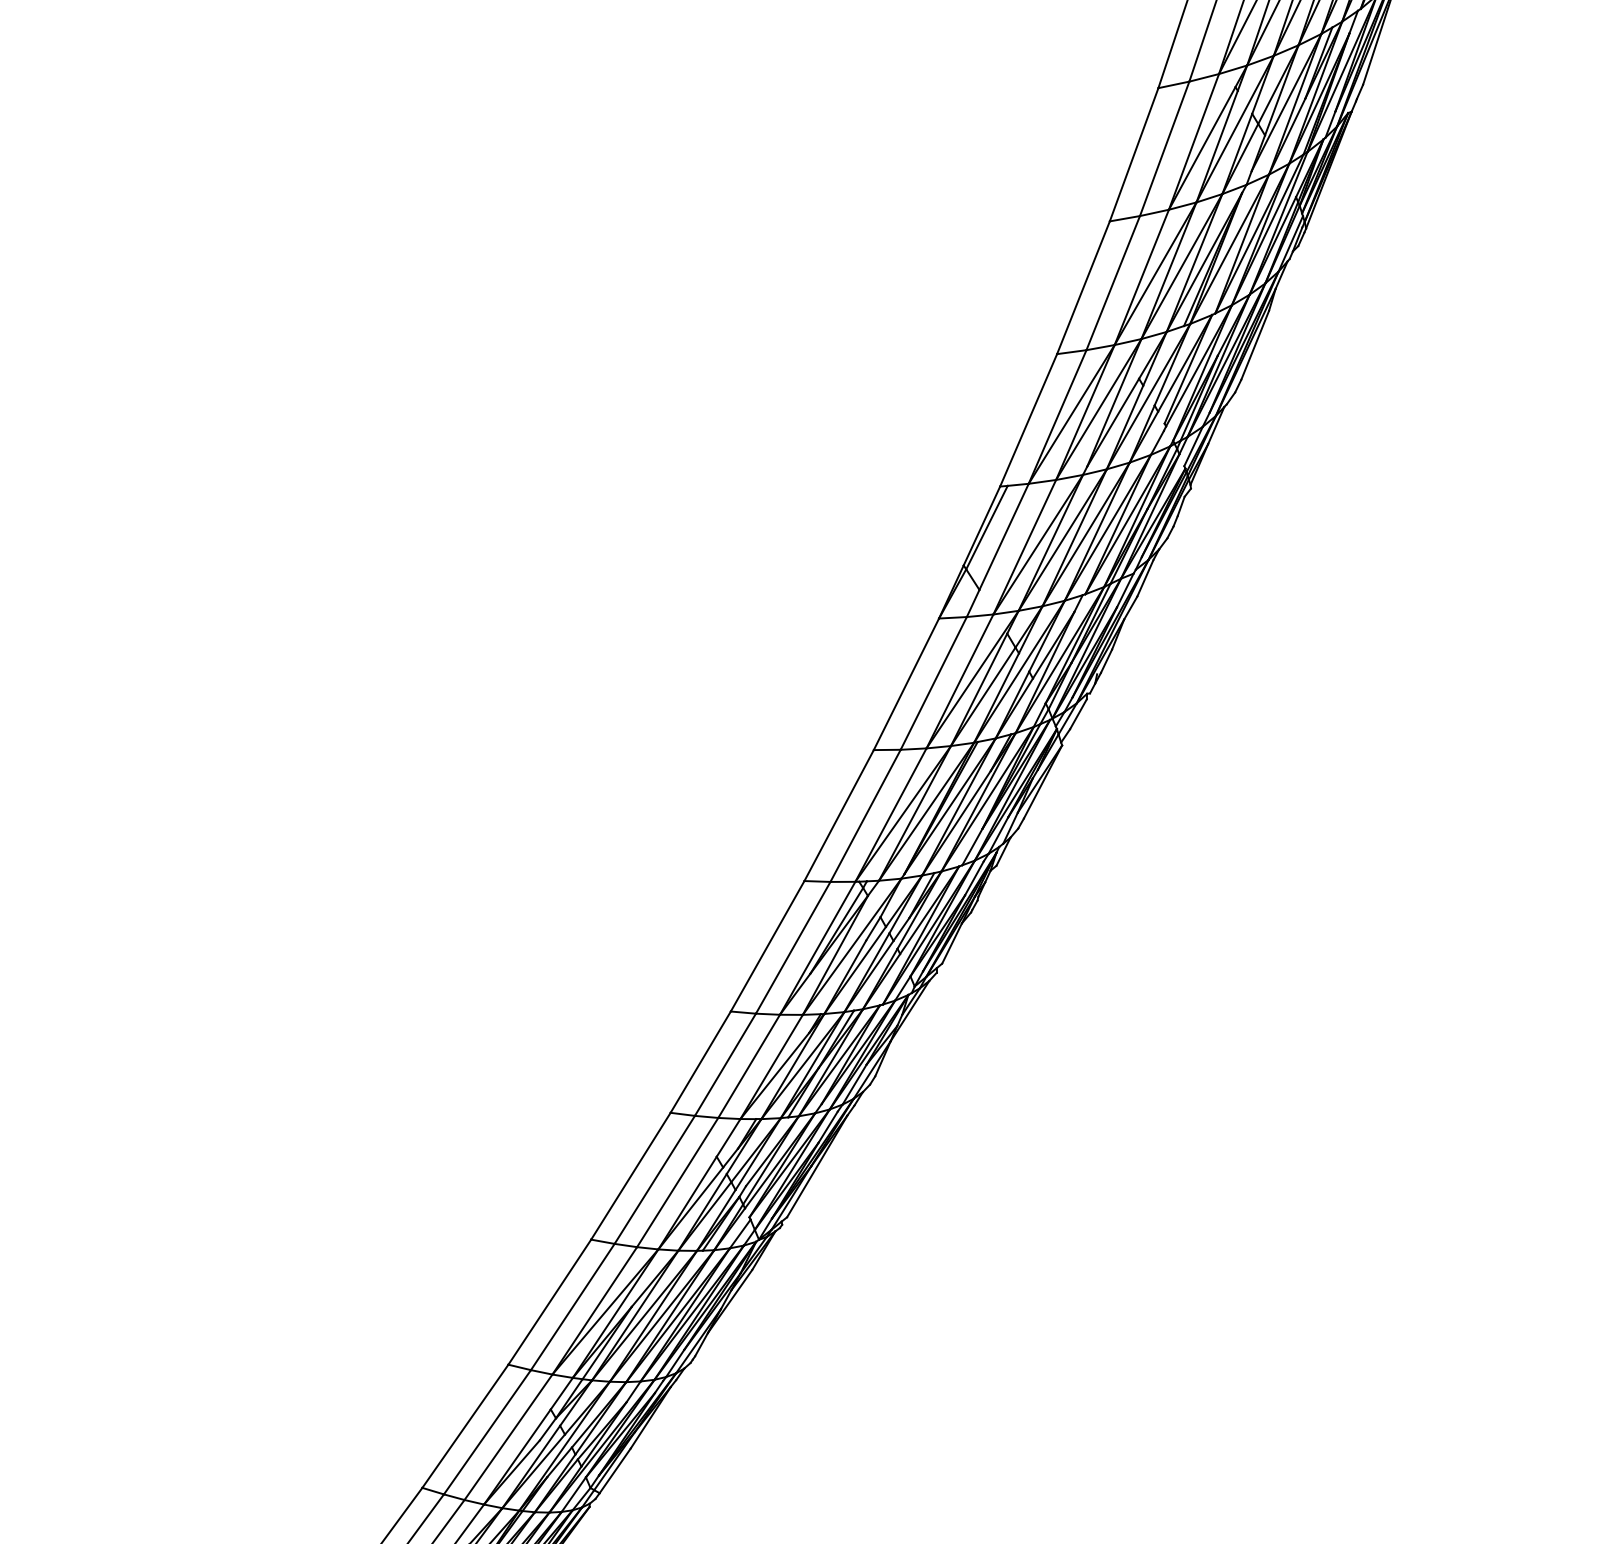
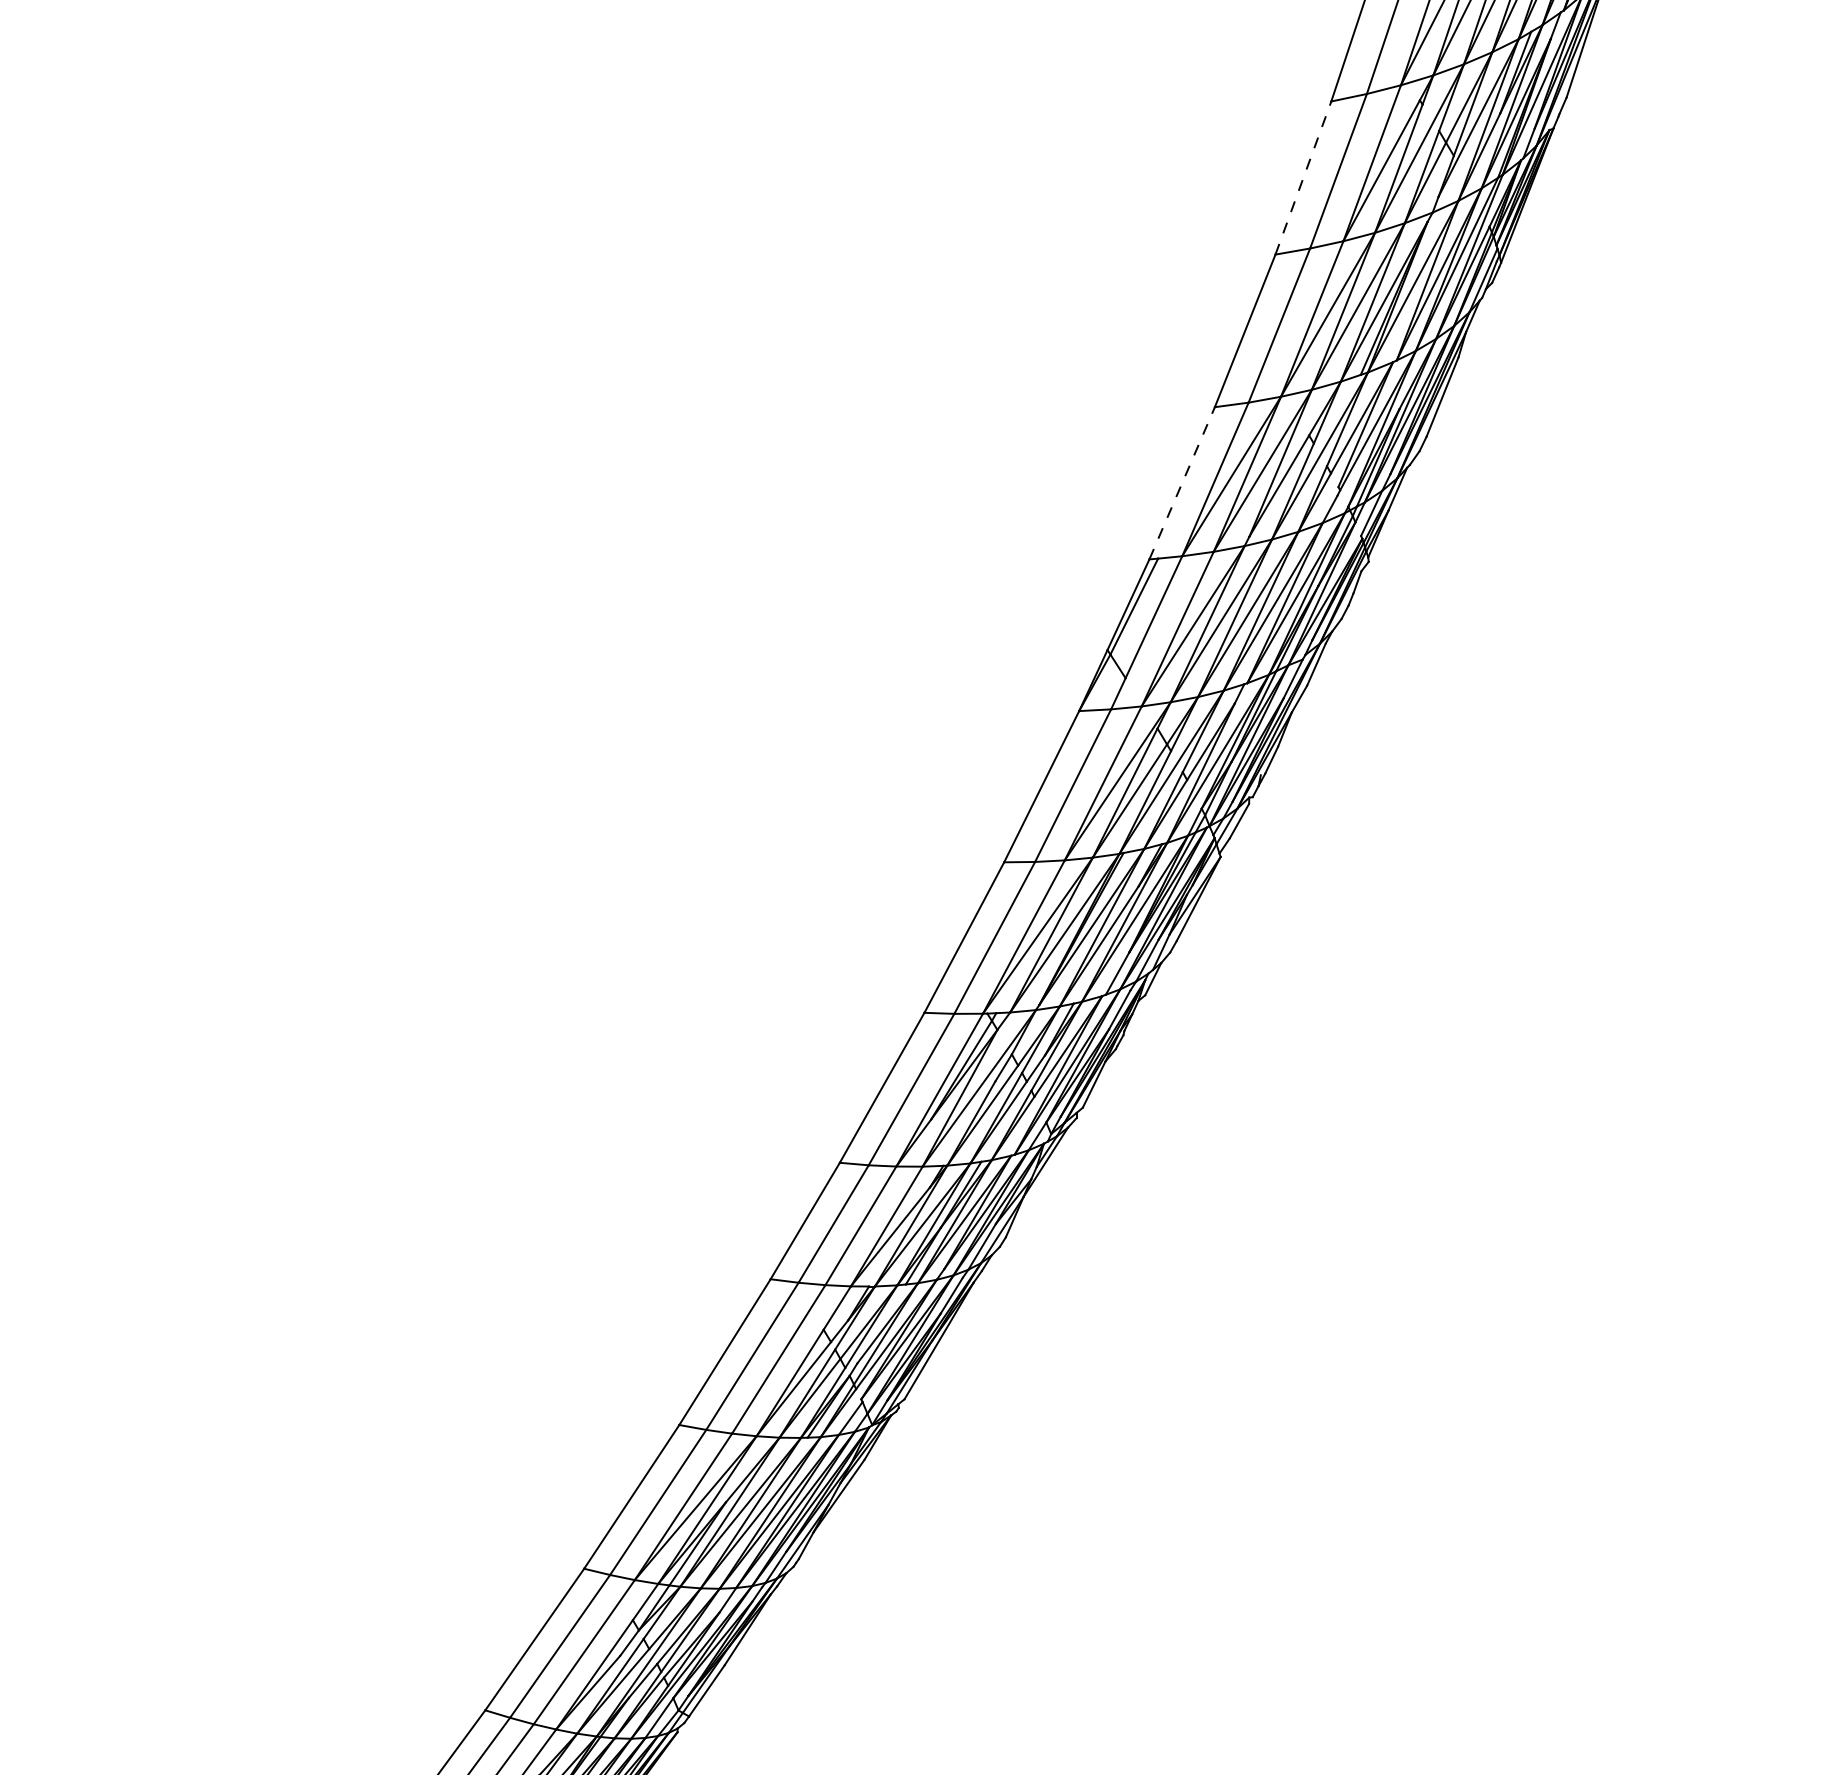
line: (1134, 154) -> (1303, 177), solid -> dashed
line: (1028, 419) -> (1181, 482), solid -> dashed

